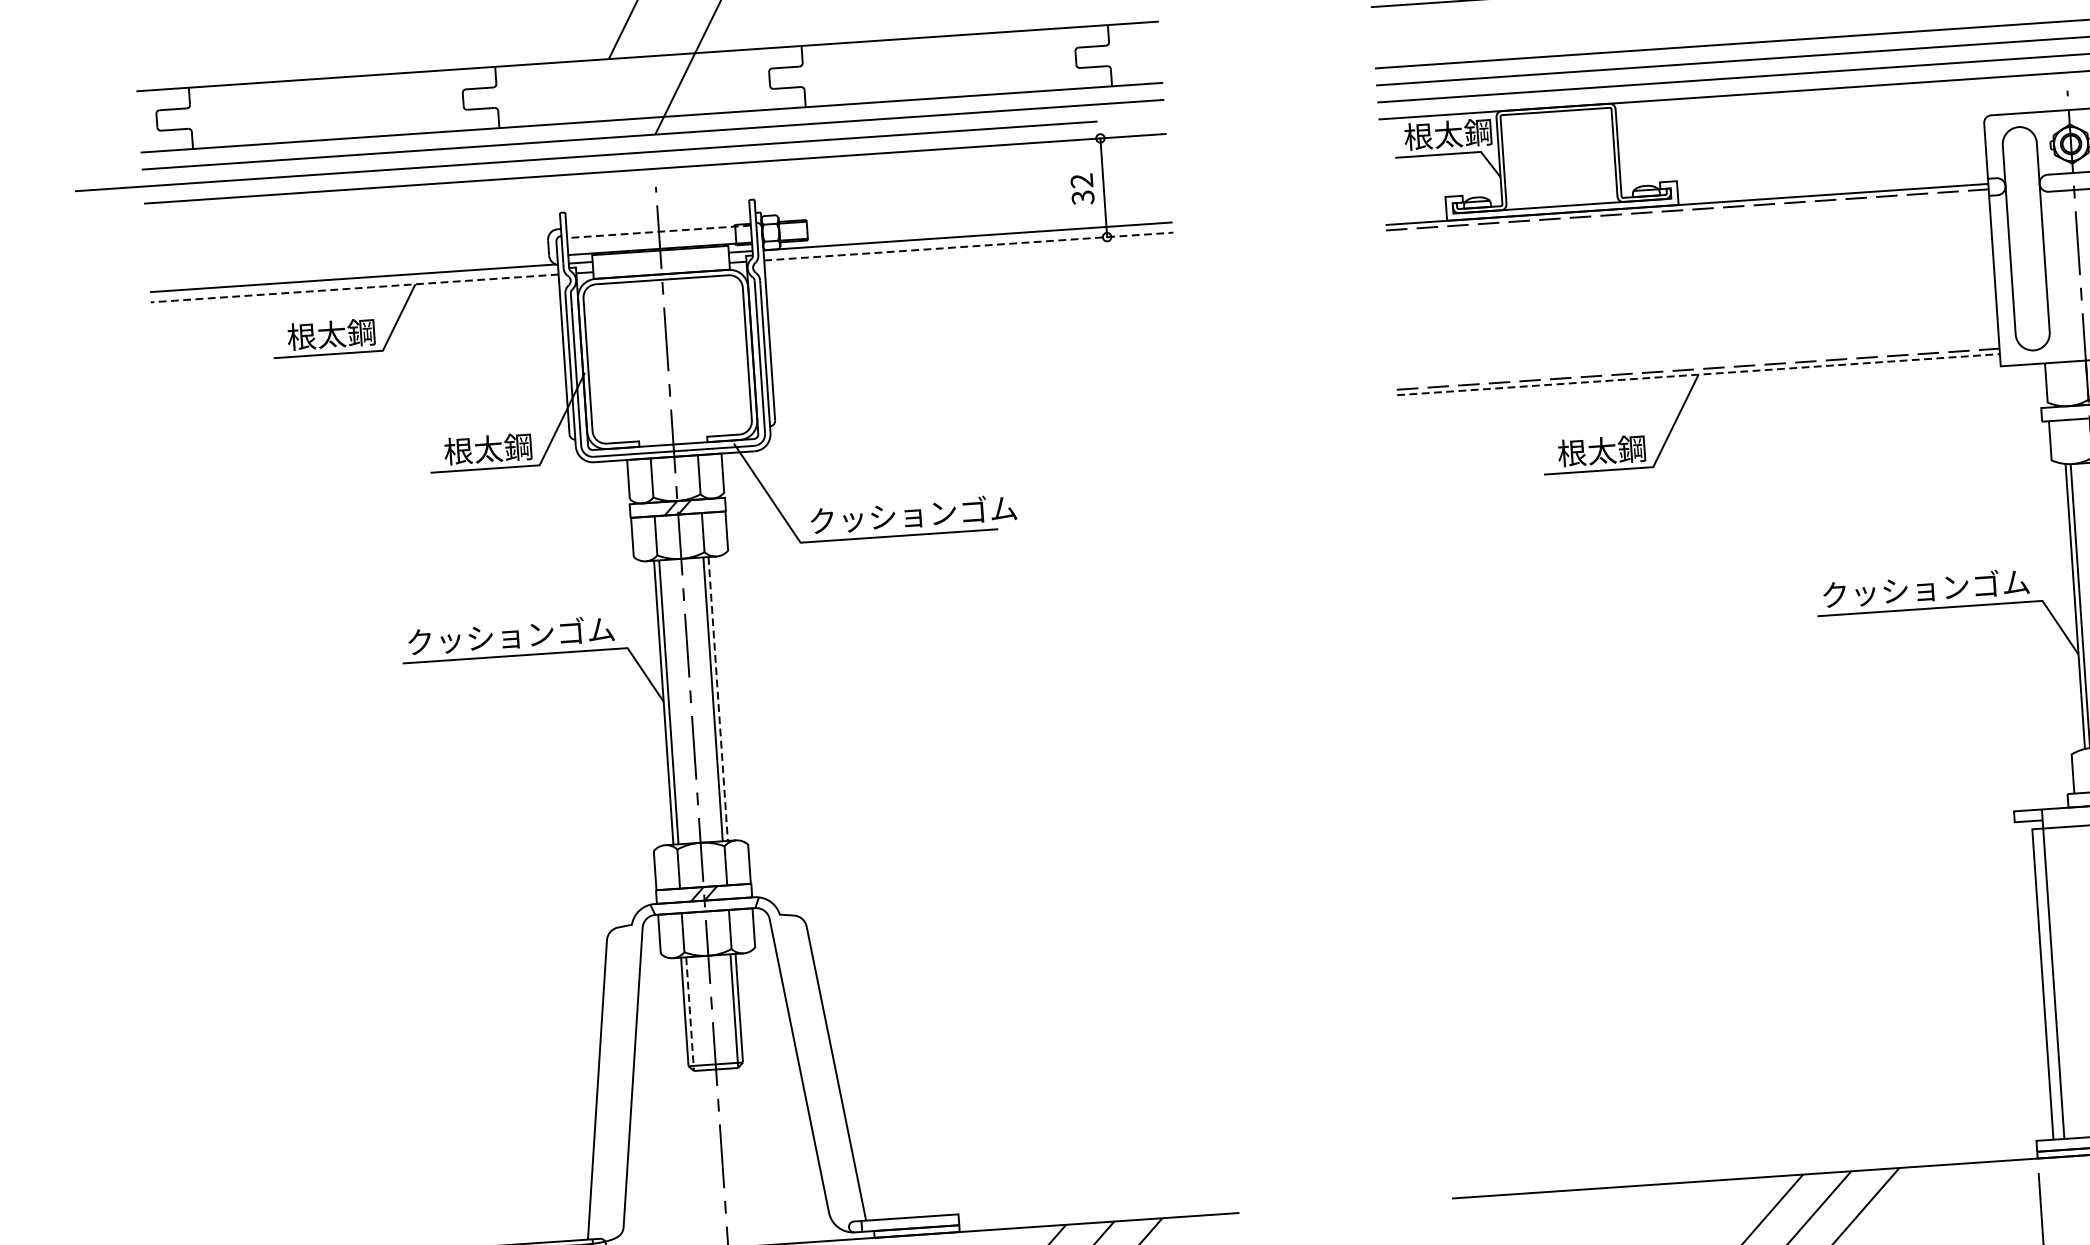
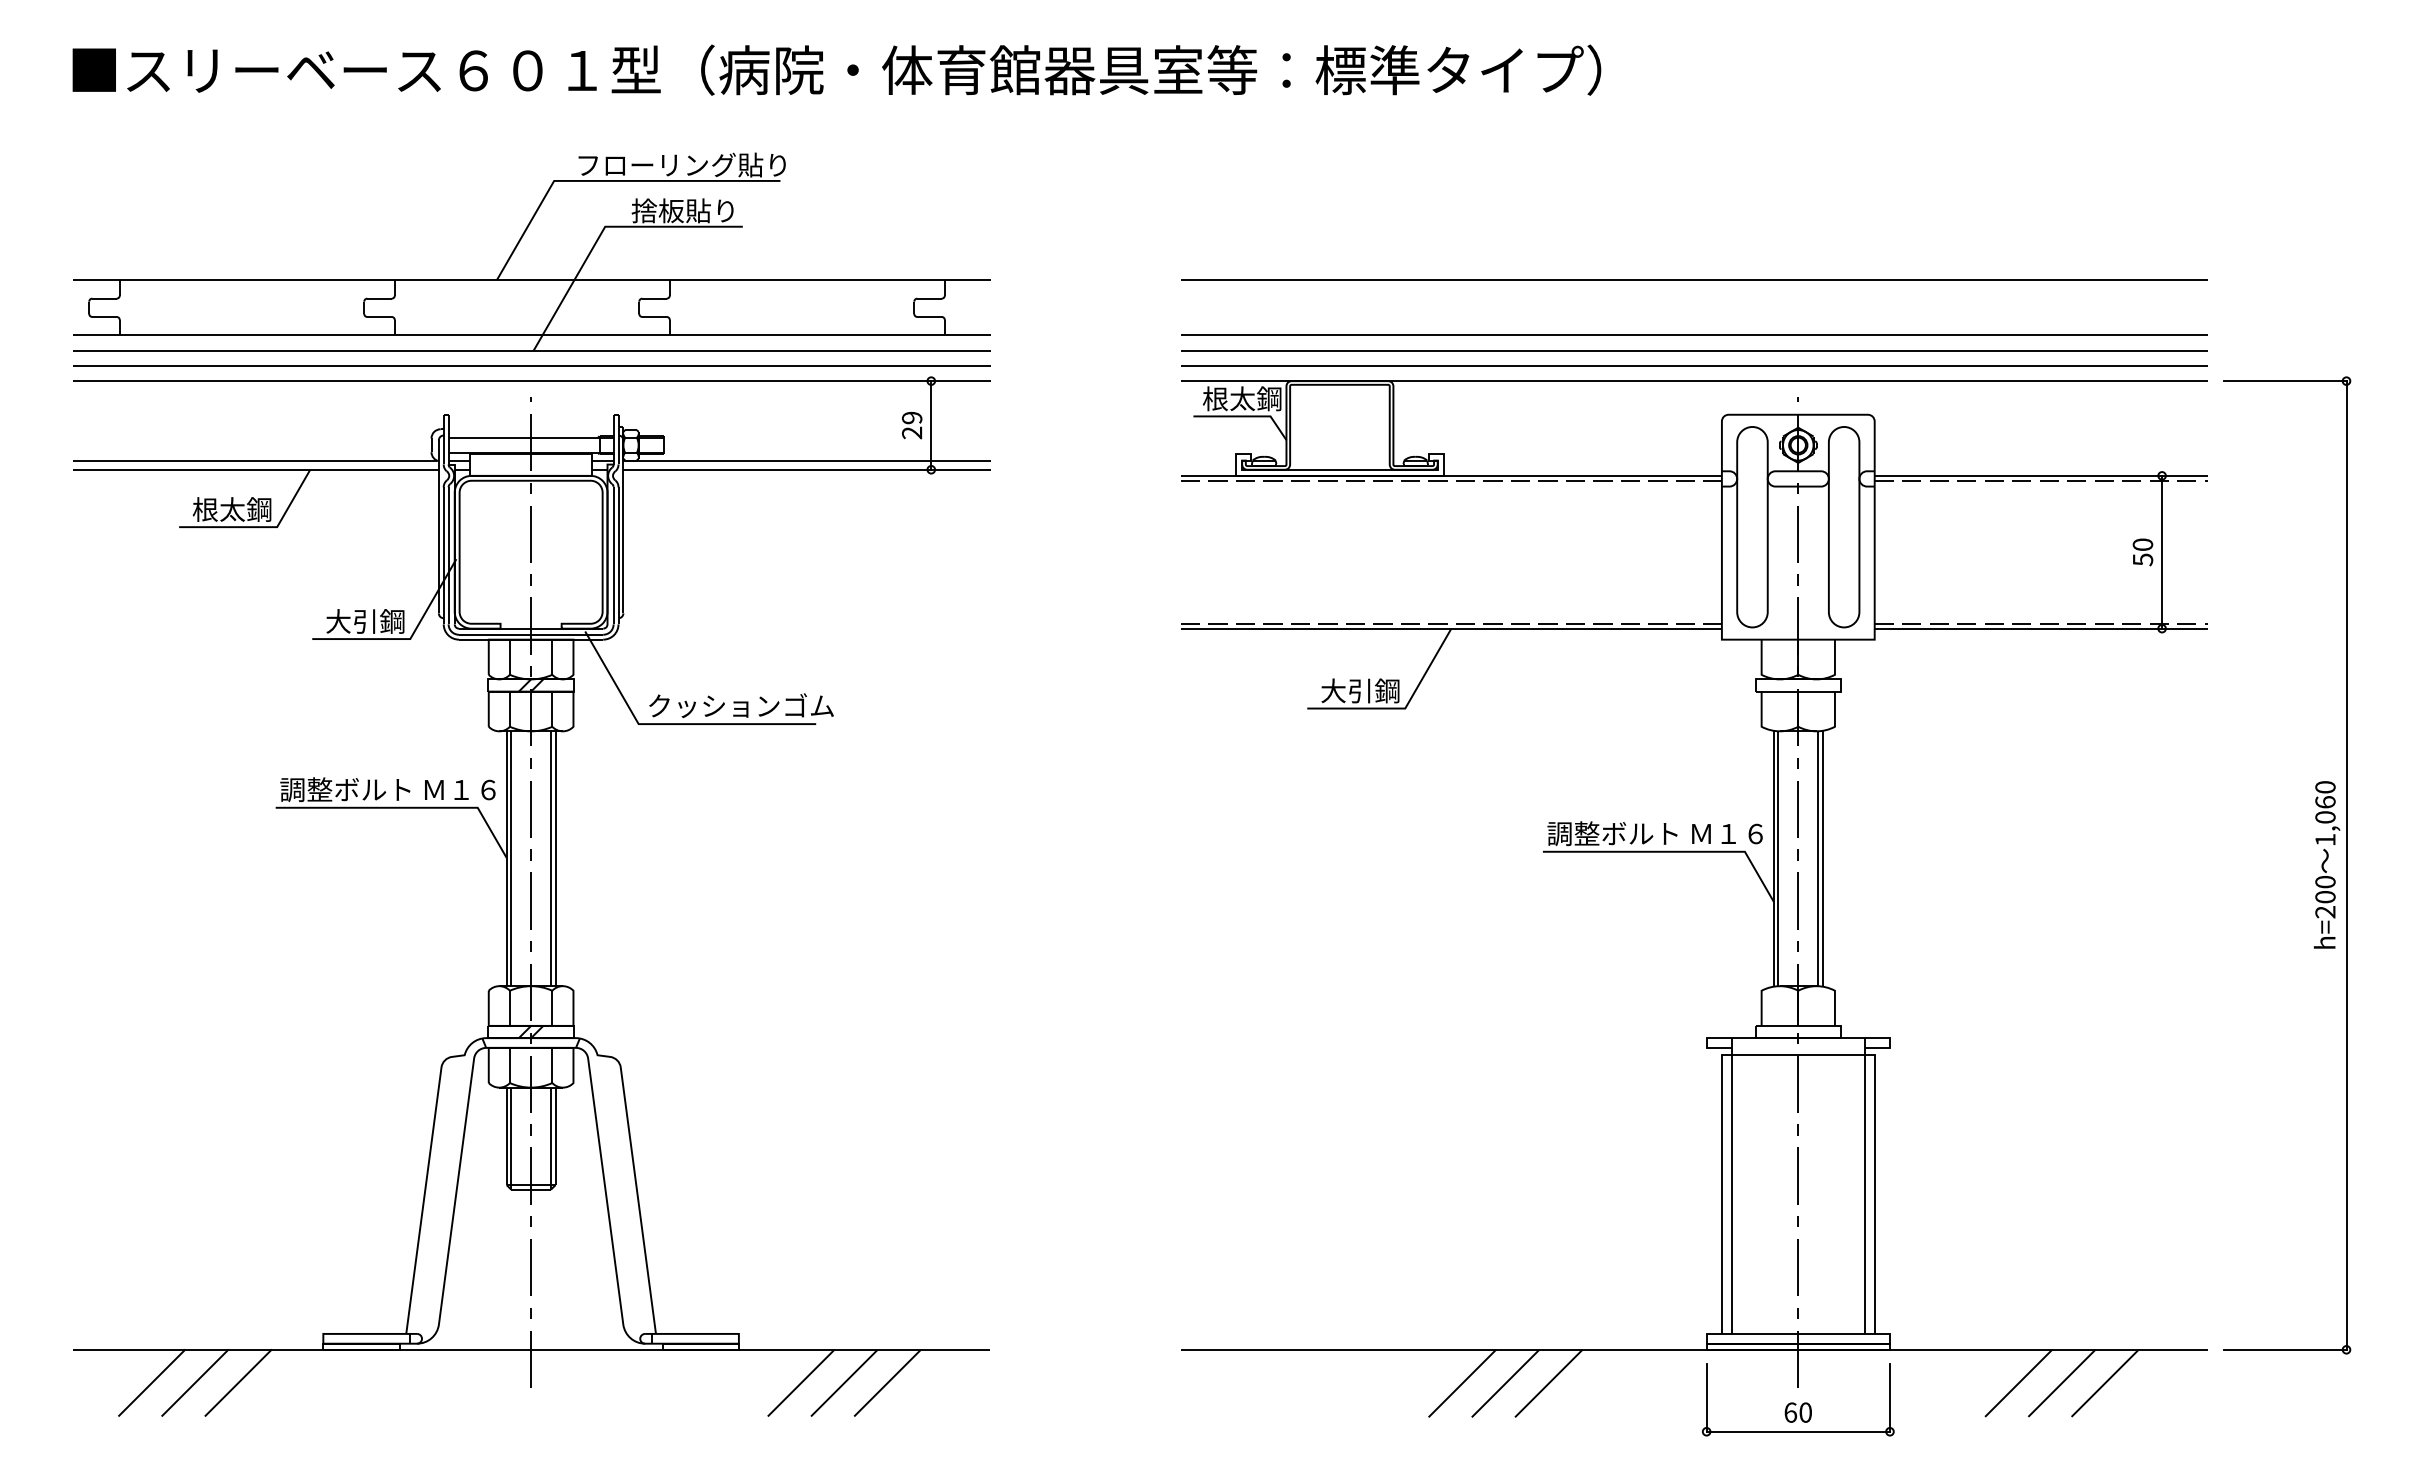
line: (585, 156) -> (531, 365), moved
text: (1082, 189) -> (912, 425), 32 -> 29
line: (659, 231) -> (531, 437), dashed -> solid
line: (969, 246) -> (807, 469), dashed -> solid
line: (354, 288) -> (255, 469), dashed -> solid
line: (1698, 374) -> (1451, 628), dashed -> solid
text: (473, 450) -> (352, 621), 根太鋼 -> 大引鋼
text: (1587, 451) -> (1347, 690), 根太鋼 -> 大引鋼
text: (1940, 587) -> (1654, 833), クッションゴム -> 調整ボルト Ｍ１６
text: (525, 634) -> (387, 789), クッションゴム -> 調整ボルト Ｍ１６
line: (718, 699) -> (555, 859), dashed -> solid
line: (690, 1015) -> (511, 1139), dashed -> solid

